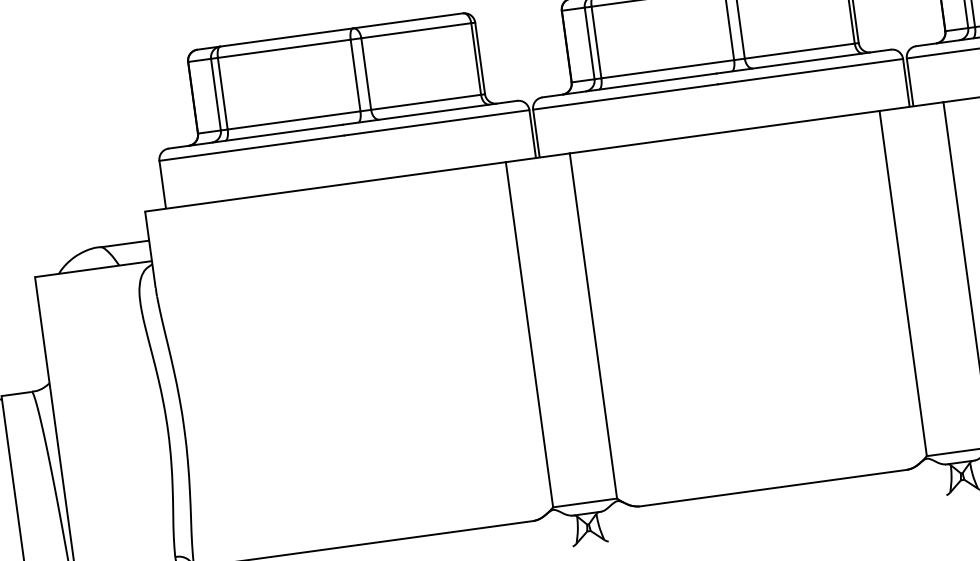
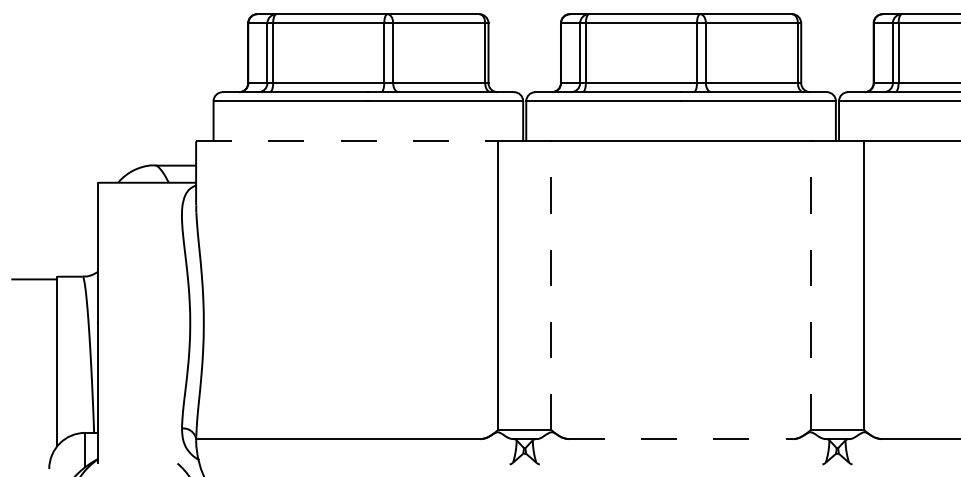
line: (326, 187) -> (347, 141), solid -> dashed
line: (902, 283) -> (810, 285), solid -> dashed
line: (593, 325) -> (551, 285), solid -> dashed
line: (773, 488) -> (681, 439), solid -> dashed

